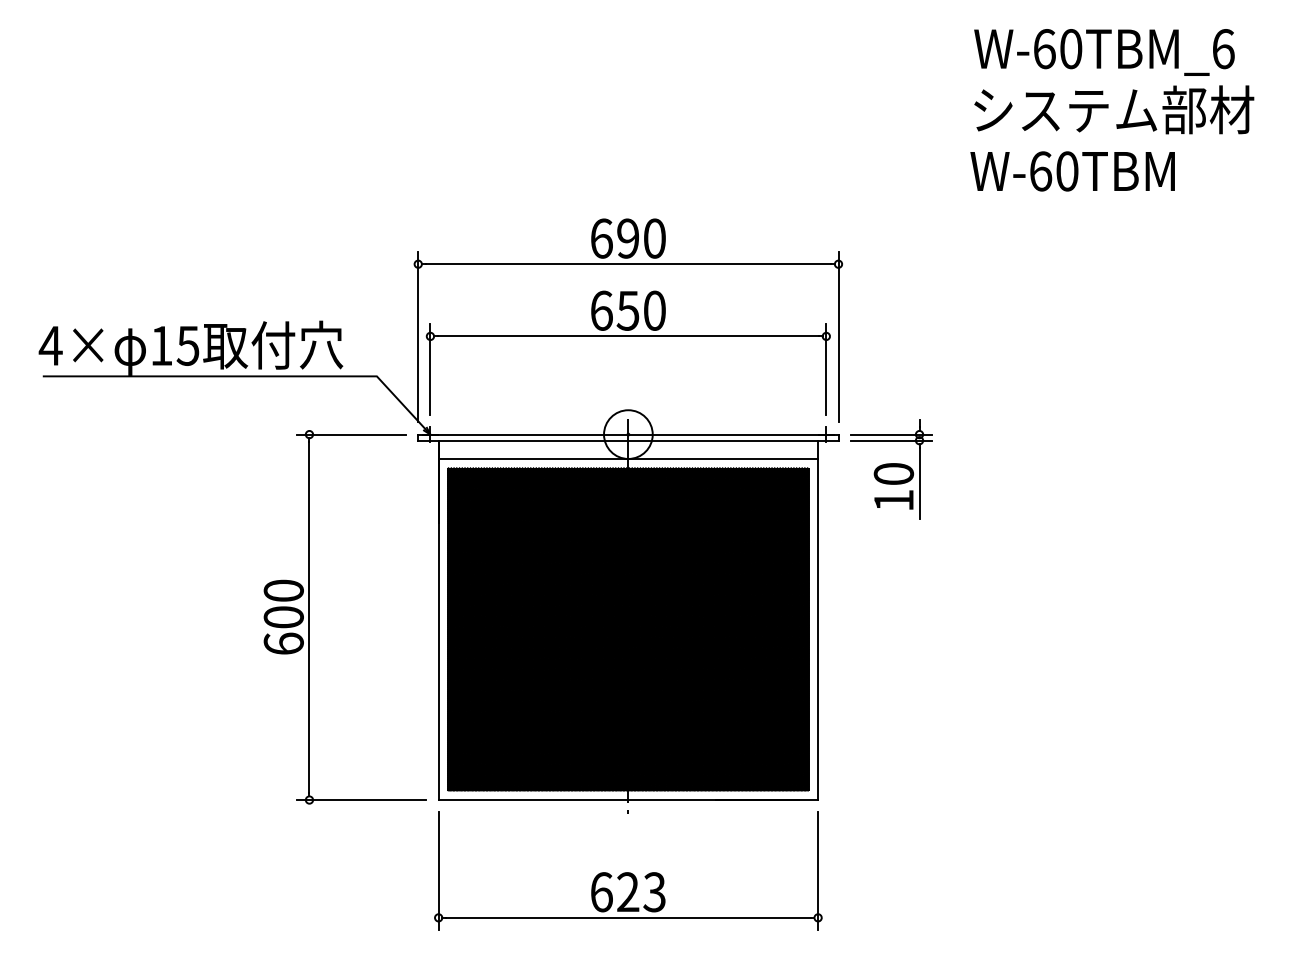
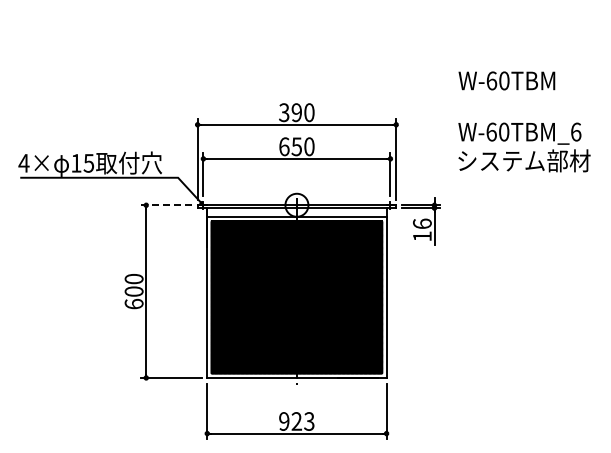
text: (1114, 81) -> (524, 147), moved
text: (602, 238) -> (284, 112), 690 -> 390
line: (352, 435) -> (166, 205), solid -> dashed
text: (894, 473) -> (422, 223), 10 -> 16
text: (602, 892) -> (284, 421), 623 -> 923

